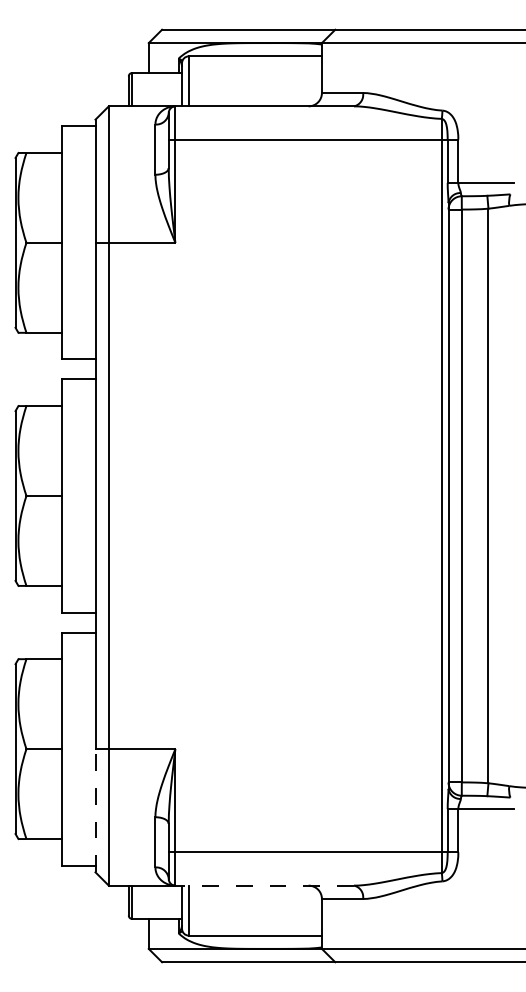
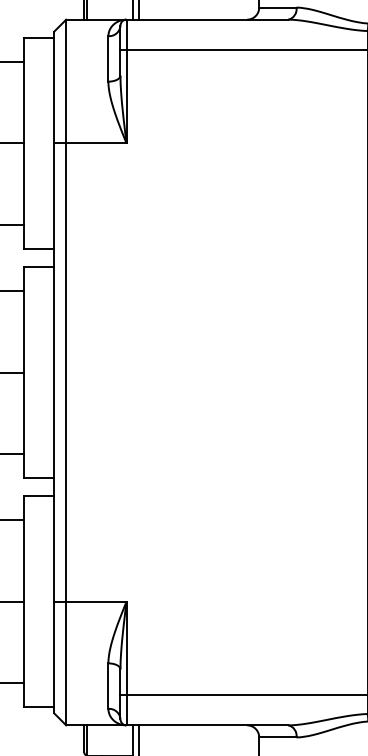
line: (95, 810) -> (54, 657), dashed -> solid
line: (264, 885) -> (207, 725), dashed -> solid

